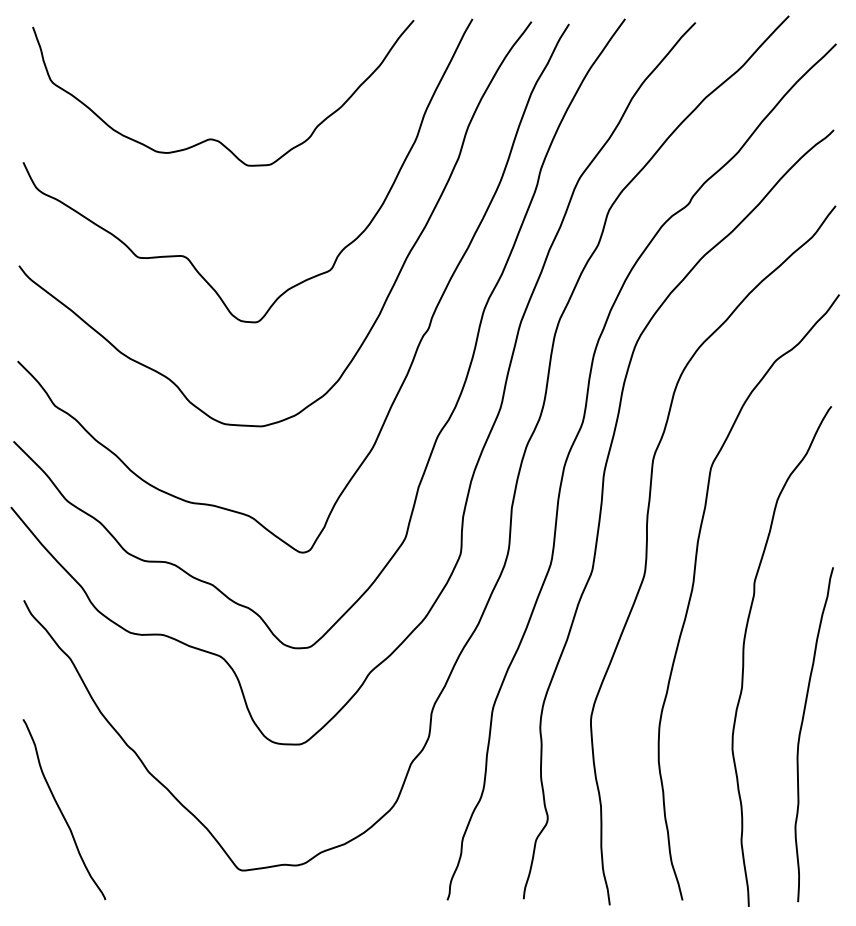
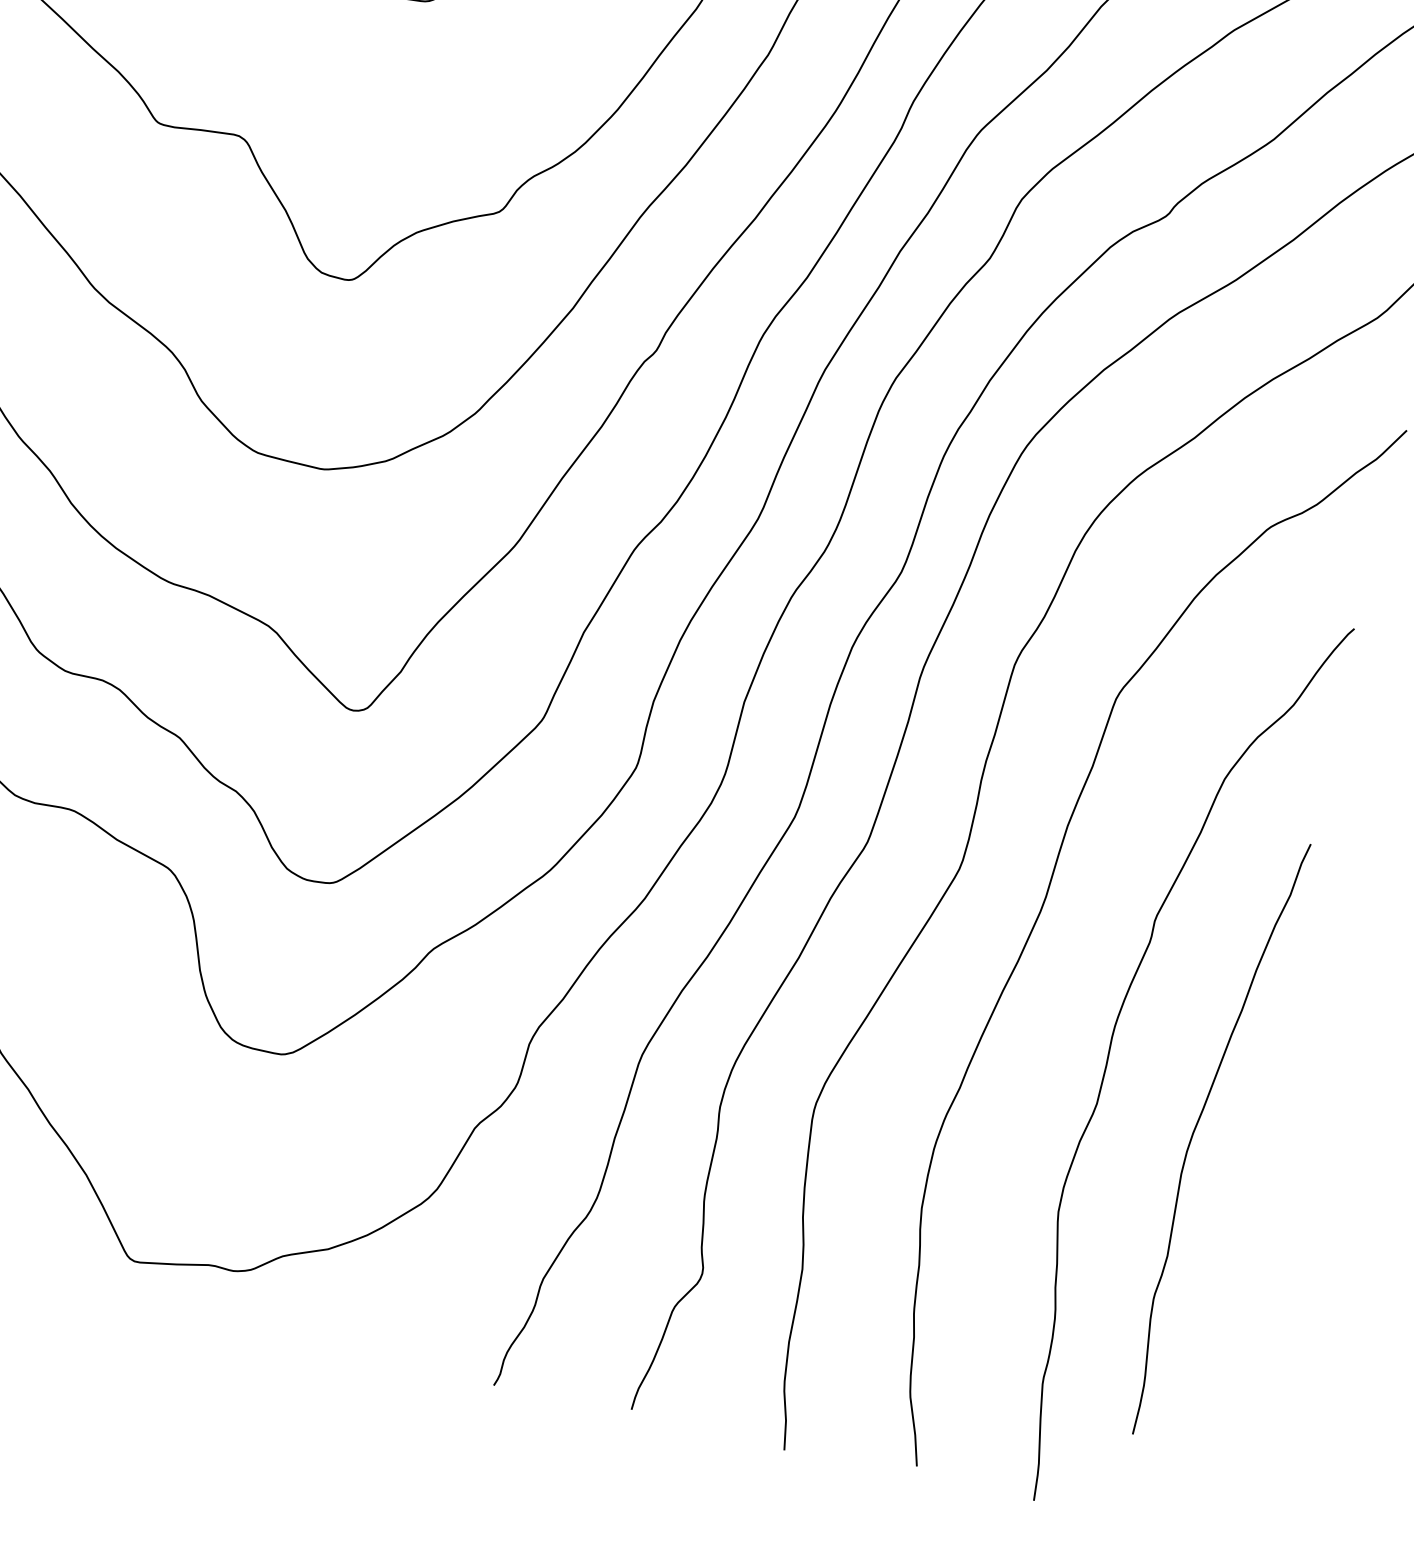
curve: (801, 731) -> (1197, 1128), moved

